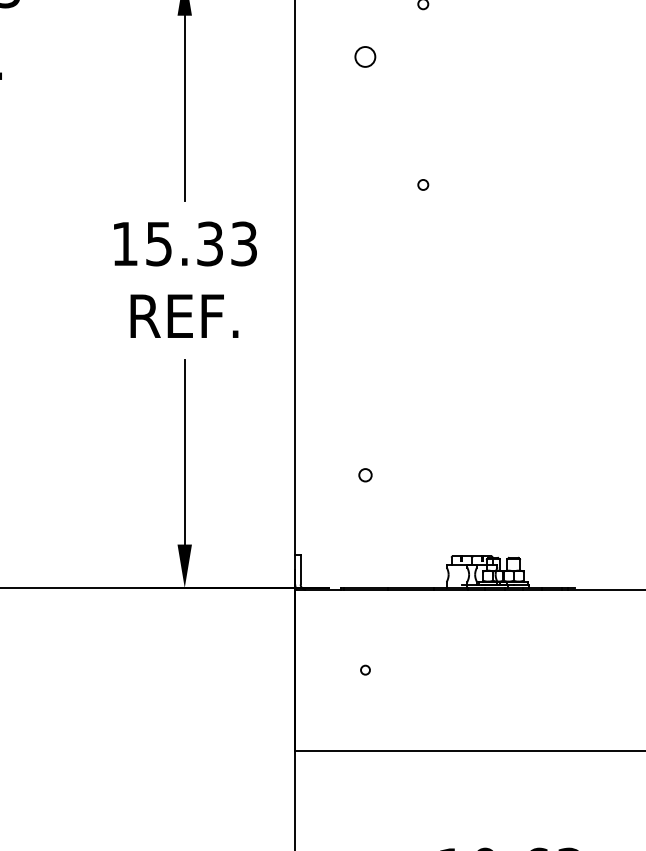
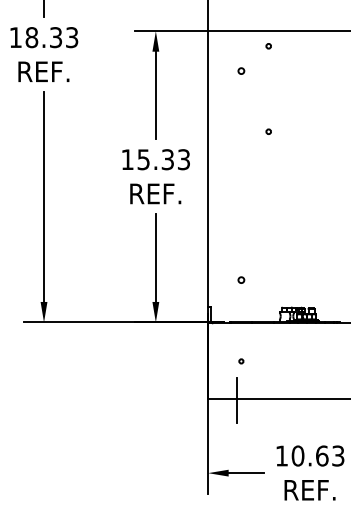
circle: (365, 55) -> (241, 70), size x0.62
circle: (365, 473) -> (241, 279), moved
line: (355, 752) -> (236, 400), added

